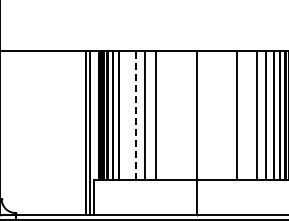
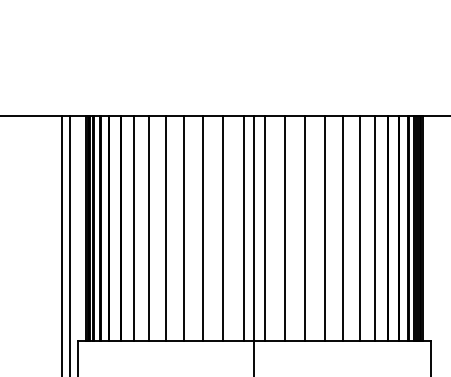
line: (126, 115) -> (133, 228), added
line: (135, 115) -> (148, 228), dashed -> solid
line: (166, 115) -> (202, 228), added
line: (178, 115) -> (223, 228), added
line: (190, 115) -> (243, 228), added
line: (202, 115) -> (264, 228), added
line: (214, 115) -> (285, 228), added
line: (226, 115) -> (306, 228), added
line: (247, 115) -> (342, 228), added

